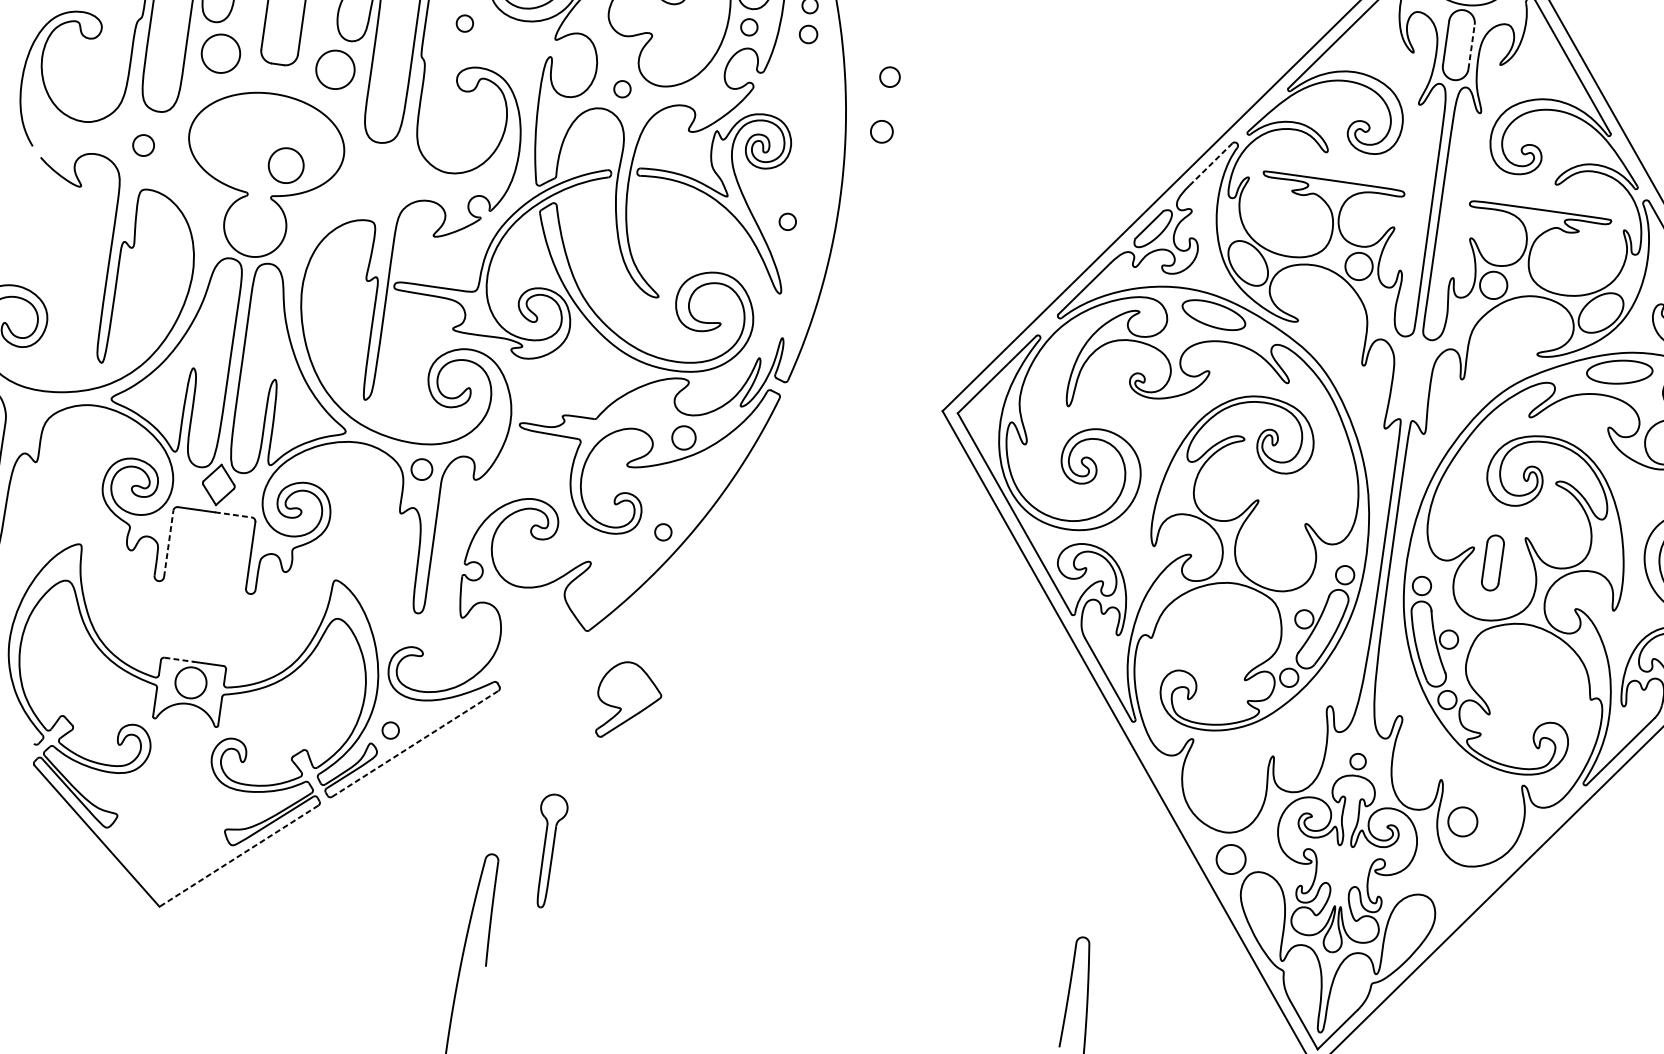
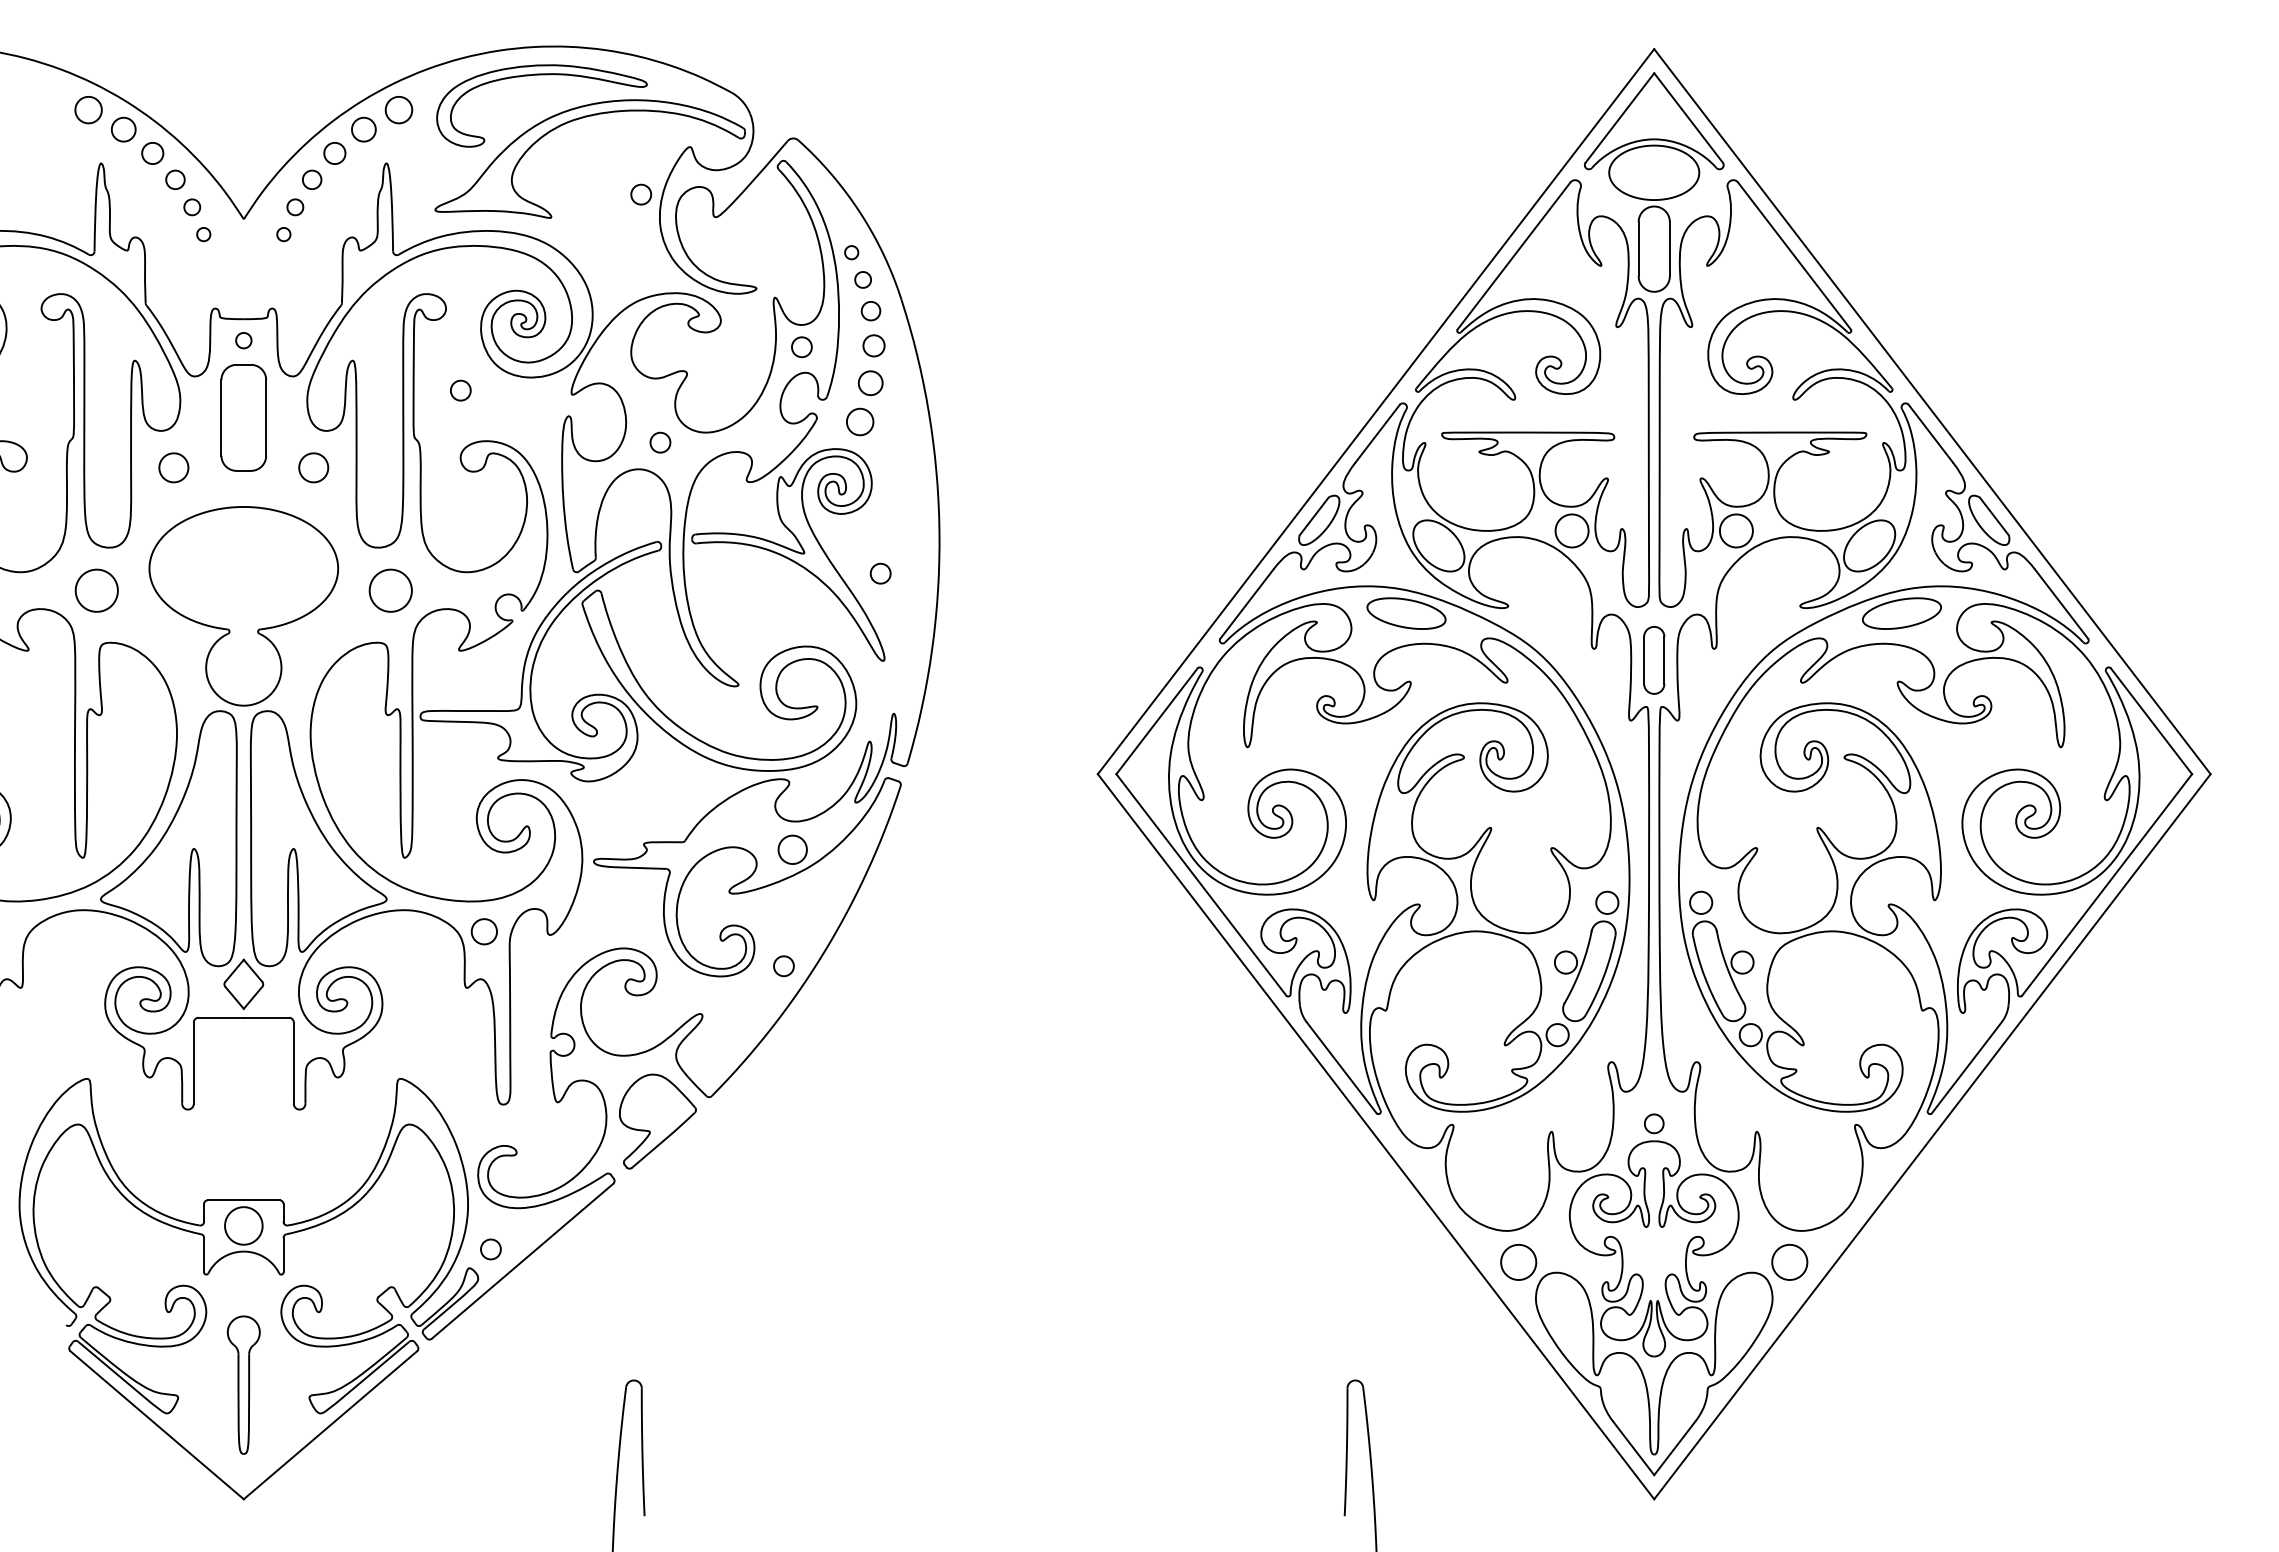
line: (1471, 46) -> (1669, 248), dashed -> solid
part: (220, 53) -> (173, 467), size x0.62
part: (335, 69) -> (313, 467), size x0.62
part: (889, 76) -> (870, 382), moved
part: (882, 131) -> (860, 421), moved
part: (143, 145) -> (96, 590), size x1.67
line: (1210, 164) -> (1377, 433), dashed -> solid
part: (286, 165) -> (390, 590), moved
line: (233, 514) -> (266, 1017), dashed -> solid
line: (168, 544) -> (193, 1063), dashed -> solid
part: (1493, 563) -> (1654, 660), moved
line: (178, 659) -> (225, 1200), dashed -> solid
part: (628, 701) -> (657, 1121), moved
line: (415, 743) -> (522, 1260), dashed -> solid
part: (1462, 821) -> (1789, 1262), moved
part: (548, 850) -> (243, 1384), moved
line: (239, 856) -> (330, 1425), dashed -> solid

